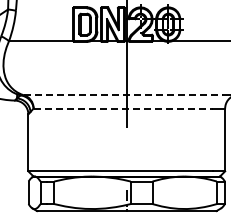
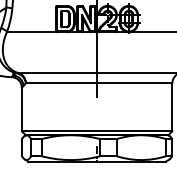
line: (123, 95) -> (94, 73), dashed -> solid
line: (123, 108) -> (94, 83), dashed -> solid

